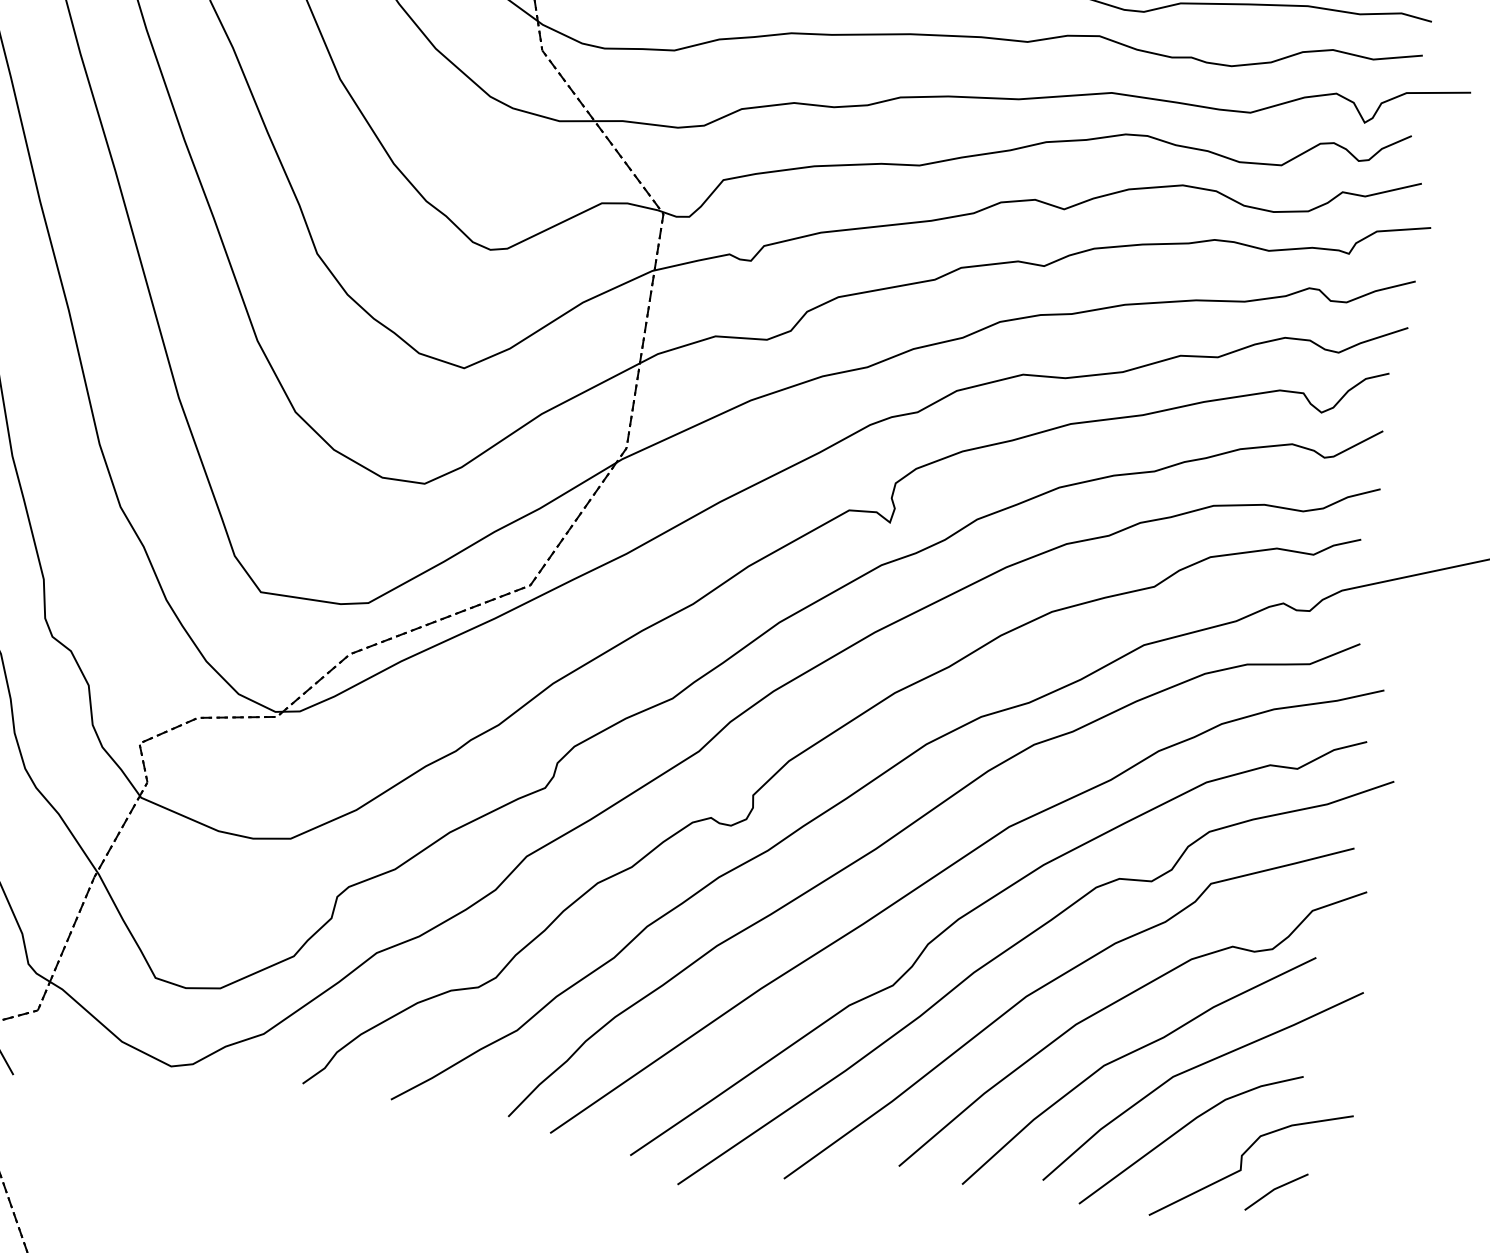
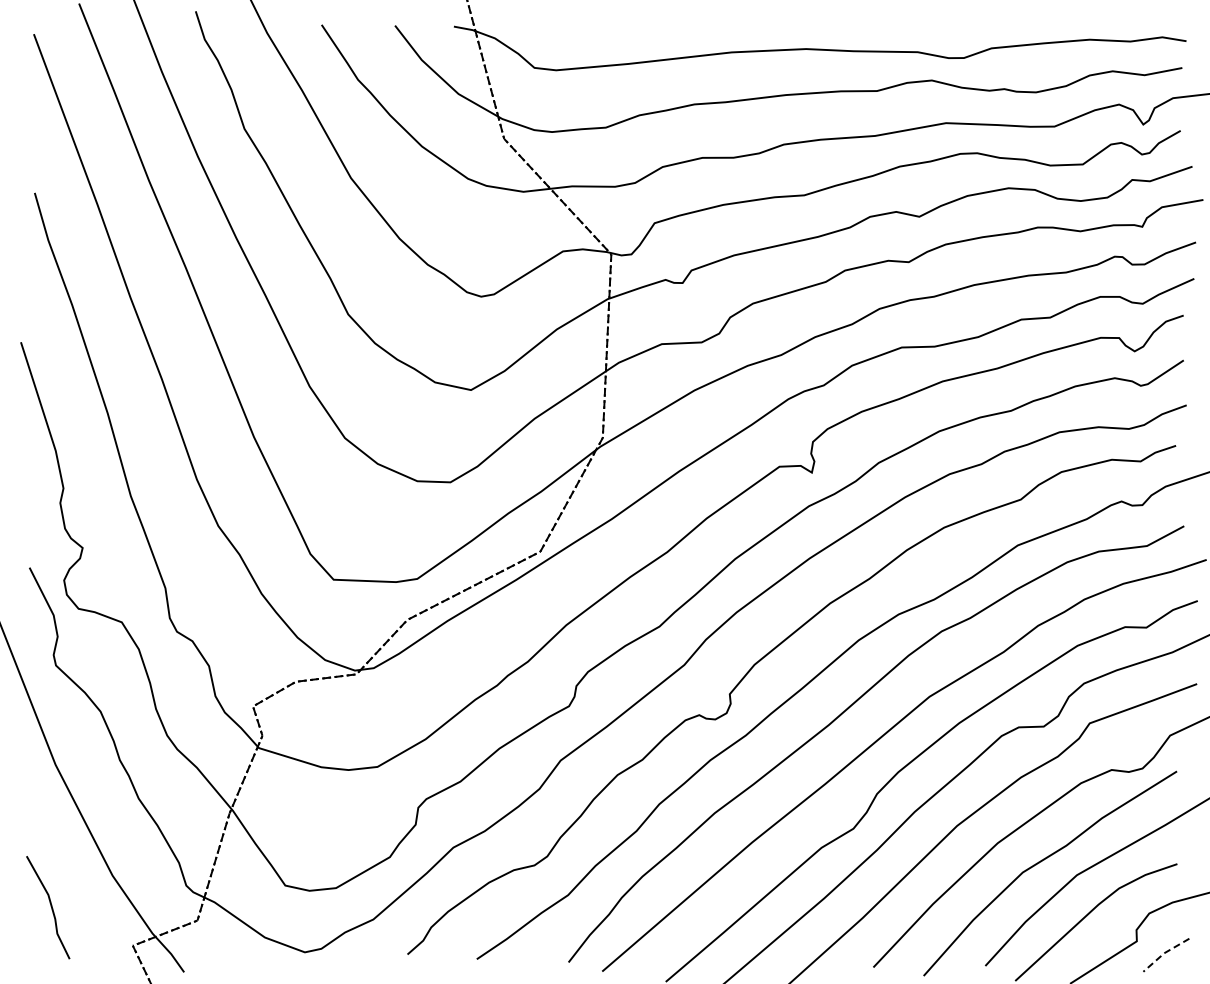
line: (1274, 1189) -> (1164, 953), solid -> dashed

